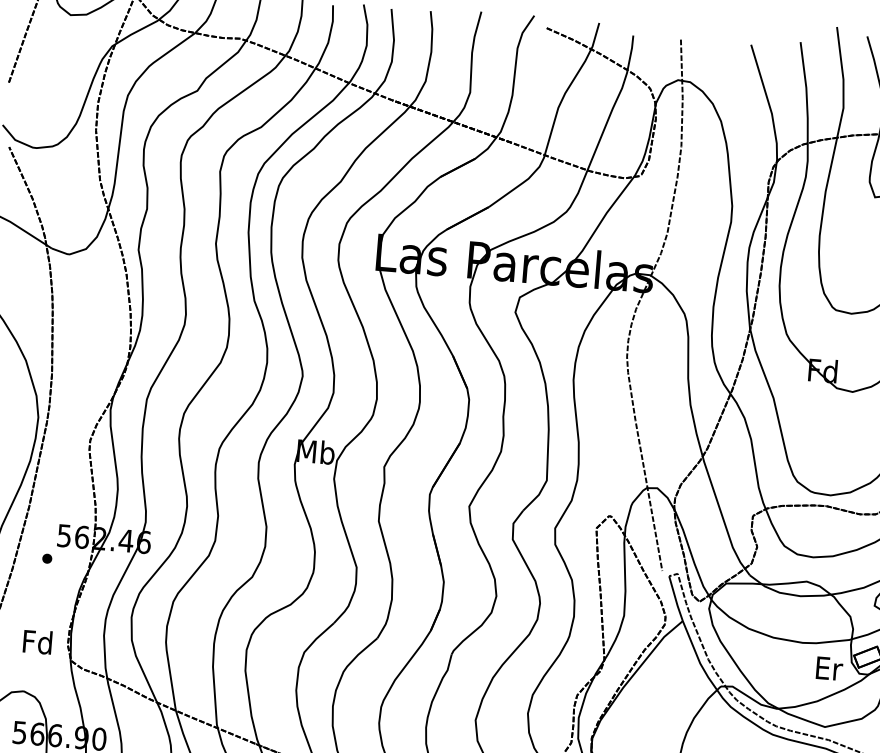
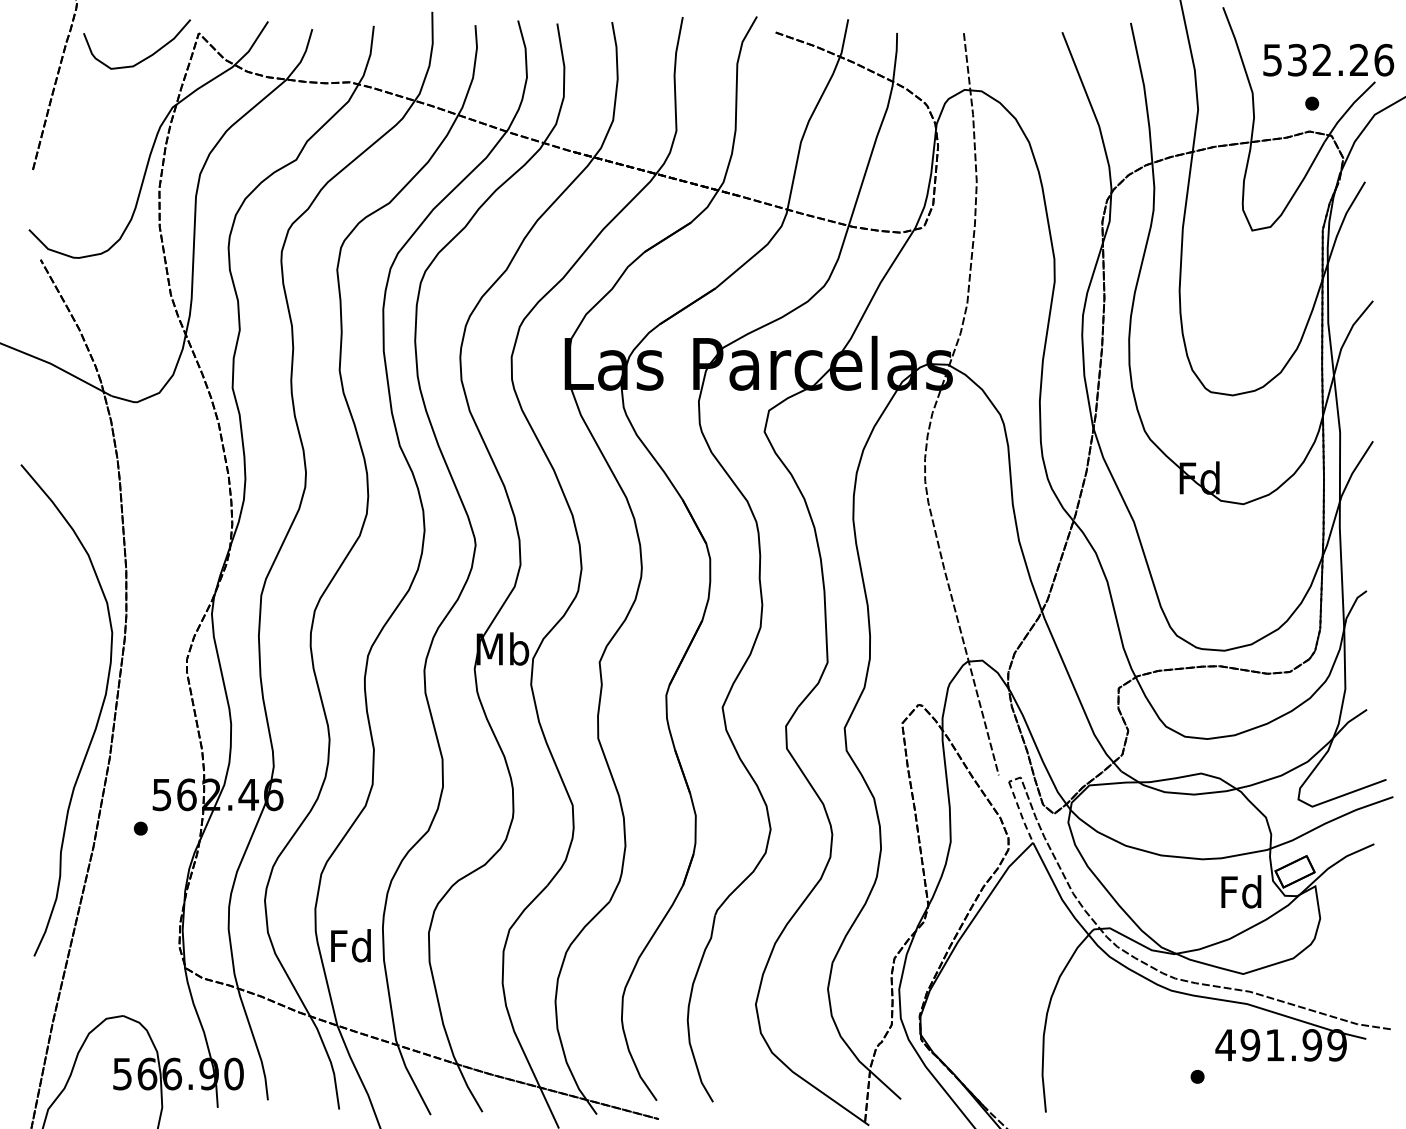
line: (675, 599) -> (1020, 813), solid -> dashed
text: (37, 641) -> (350, 945), moved
text: (828, 668) -> (1241, 891), Er -> Fd

